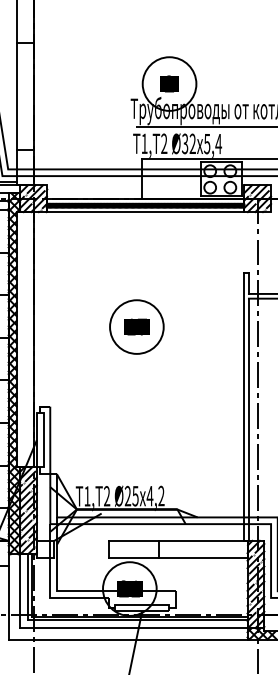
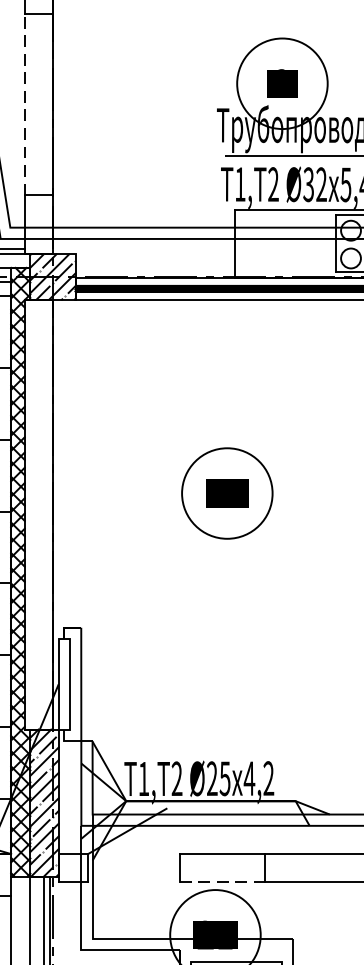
line: (16, 96) -> (24, 104), solid -> dashed
line: (134, 557) -> (223, 882), solid -> dashed

